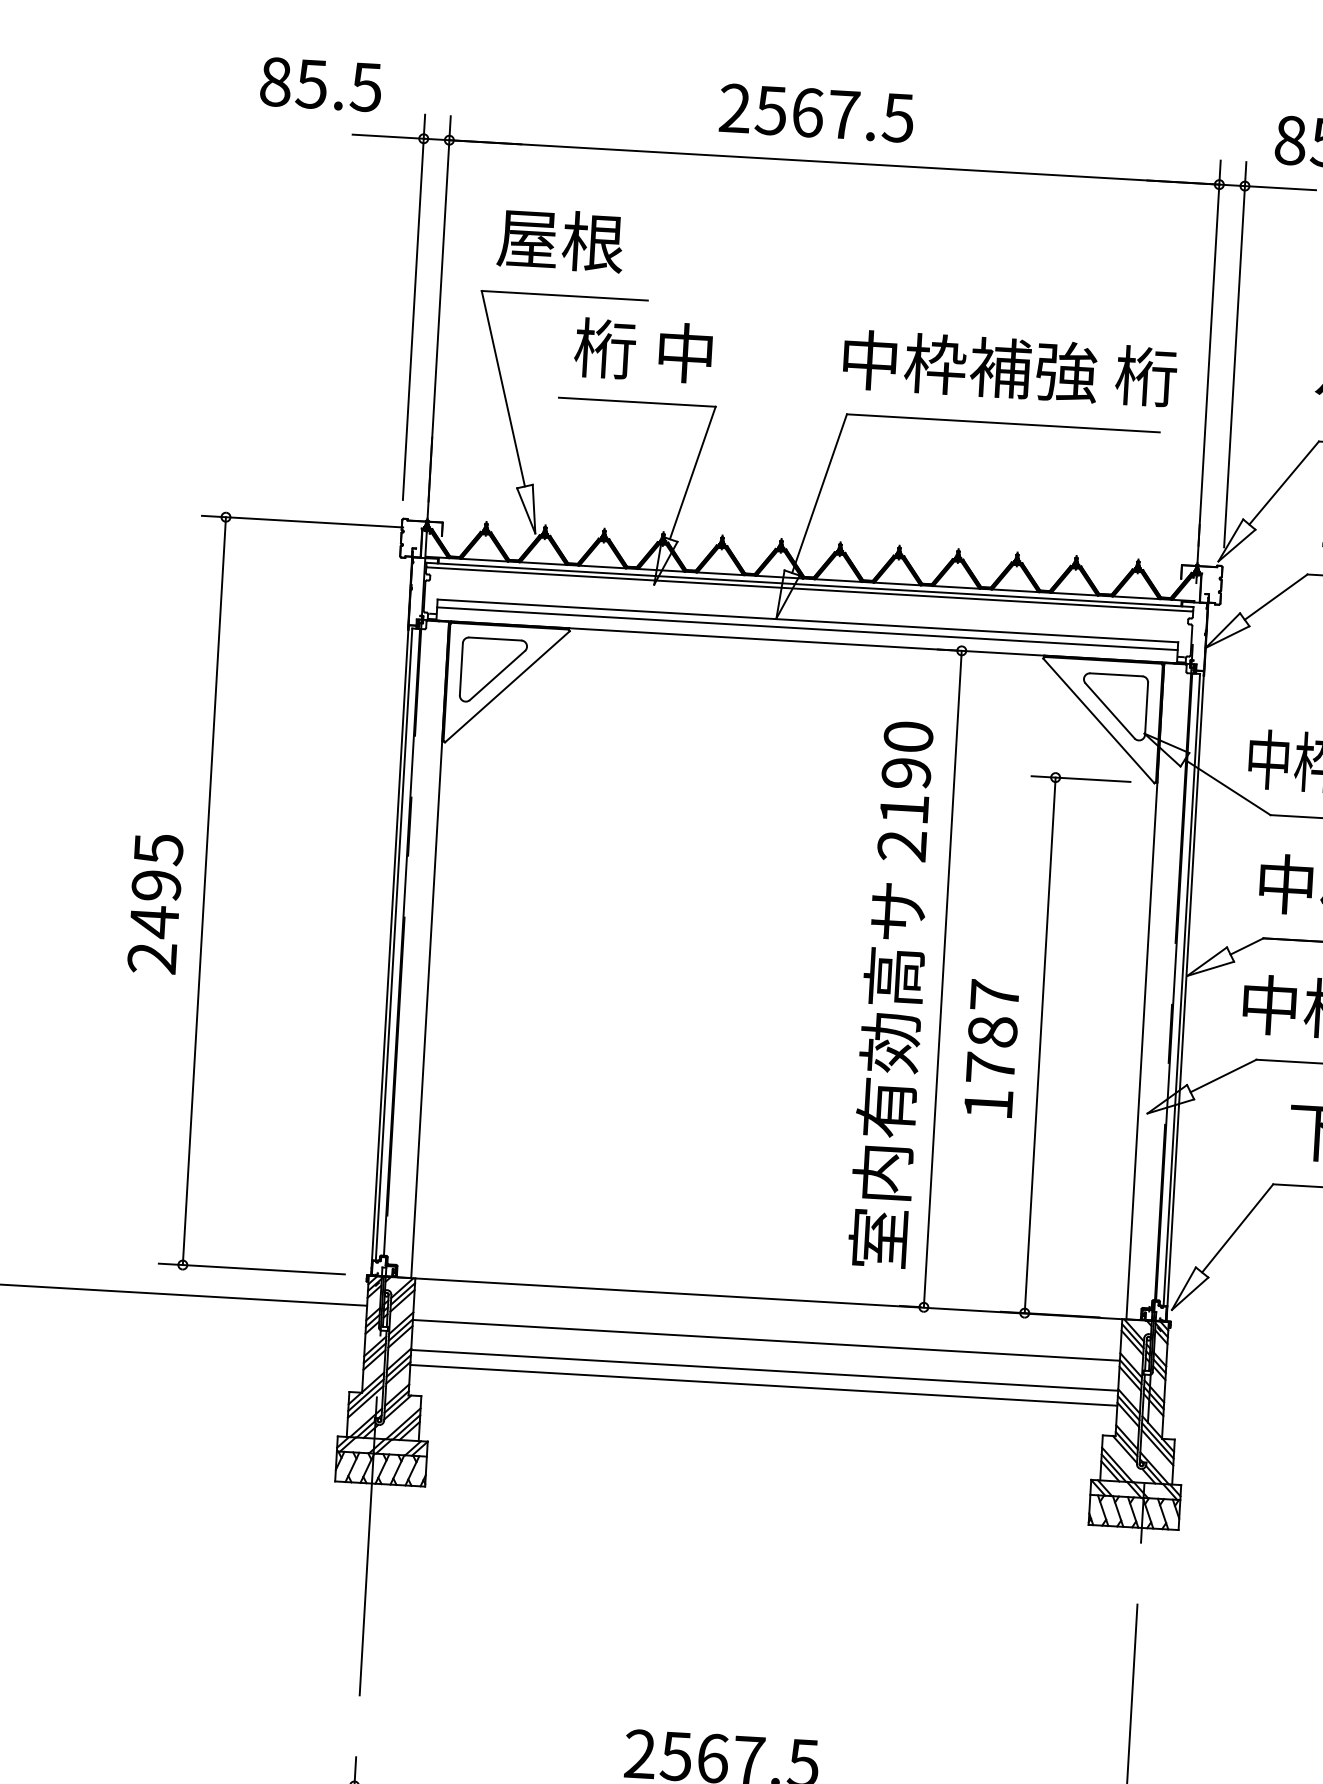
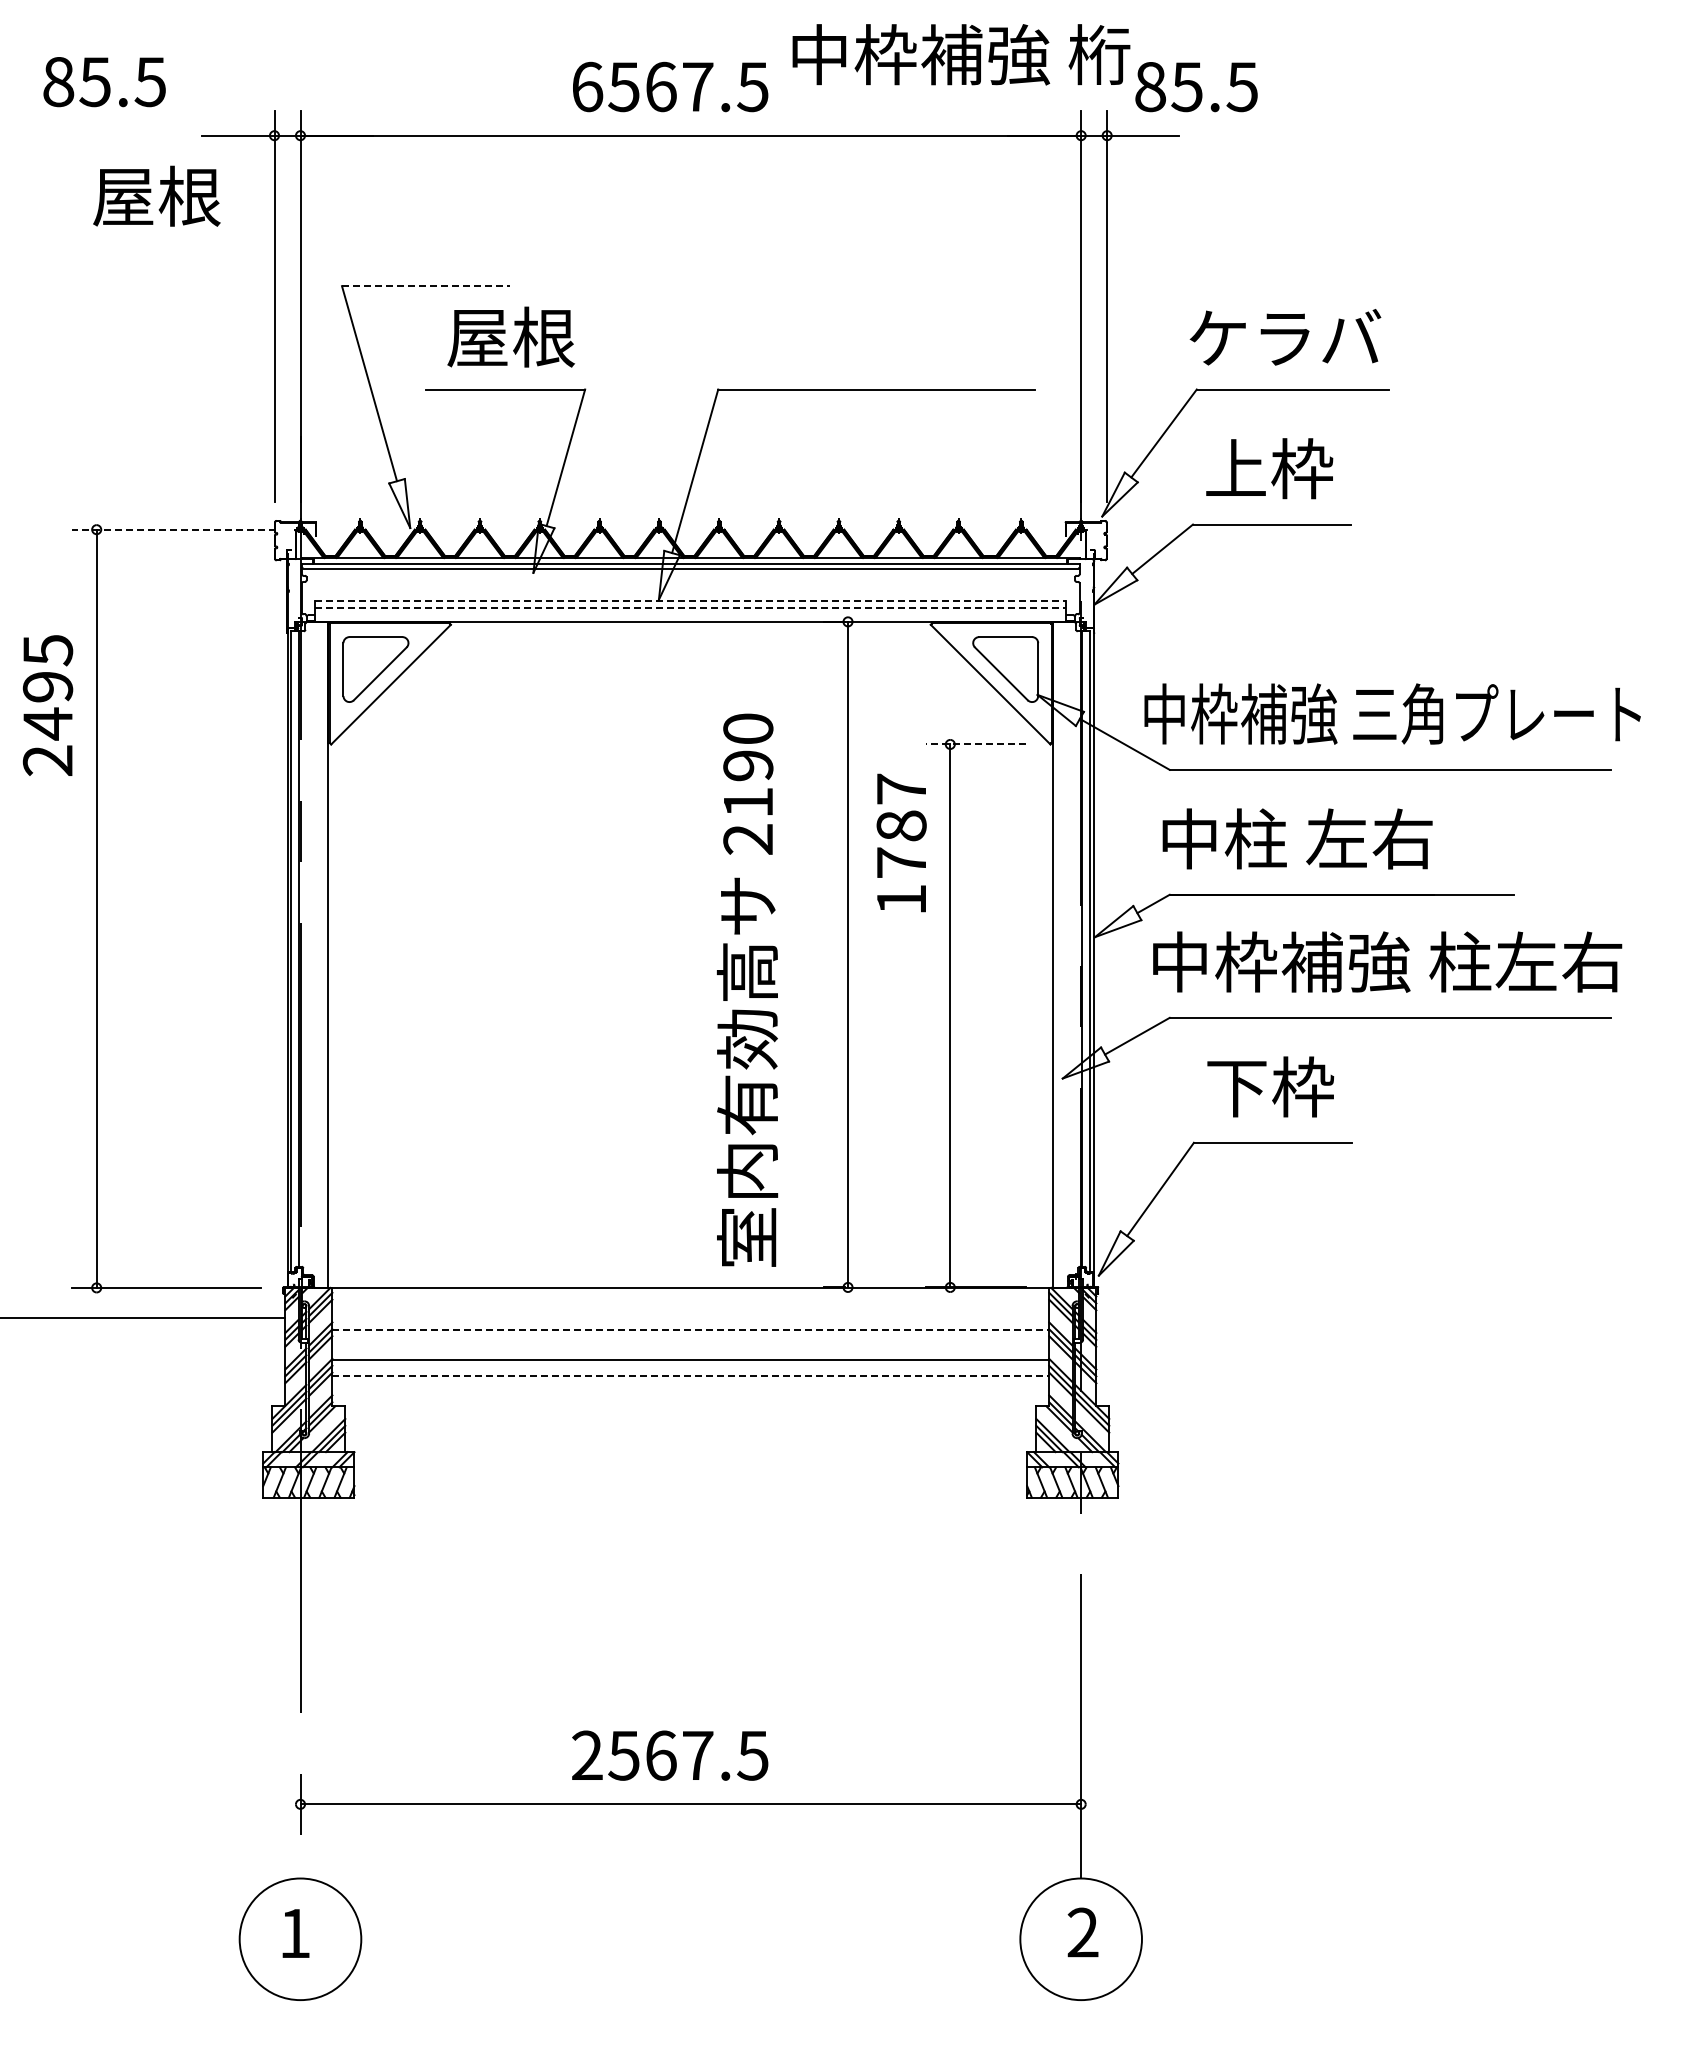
text: (320, 85) -> (104, 82), moved
text: (735, 108) -> (587, 86), 2567.5 -> 6567.5
text: (560, 239) -> (156, 195), moved
line: (565, 296) -> (426, 286), solid -> dashed
text: (643, 350) -> (508, 336), 桁 中 -> 屋根
text: (1010, 368) -> (961, 54), moved
line: (302, 521) -> (174, 529), solid -> dashed
line: (808, 620) -> (691, 600), solid -> dashed
line: (808, 628) -> (691, 608), solid -> dashed
line: (1080, 779) -> (975, 744), solid -> dashed
text: (154, 903) -> (47, 705), moved
text: (892, 993) -> (747, 989), moved
text: (991, 1048) -> (901, 842), moved
line: (767, 1340) -> (691, 1330), solid -> dashed
line: (764, 1385) -> (691, 1375), solid -> dashed

